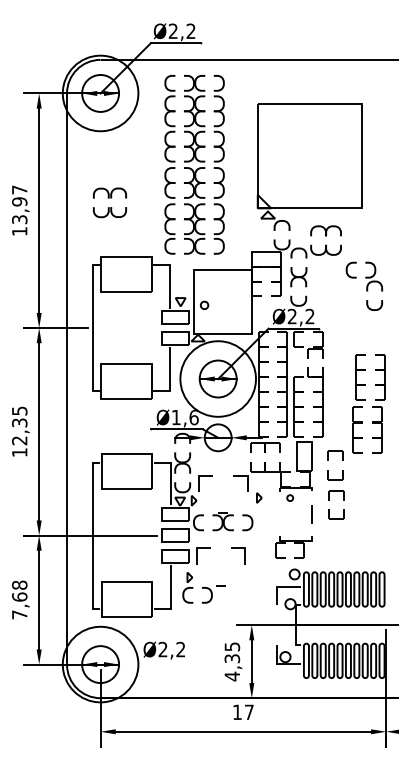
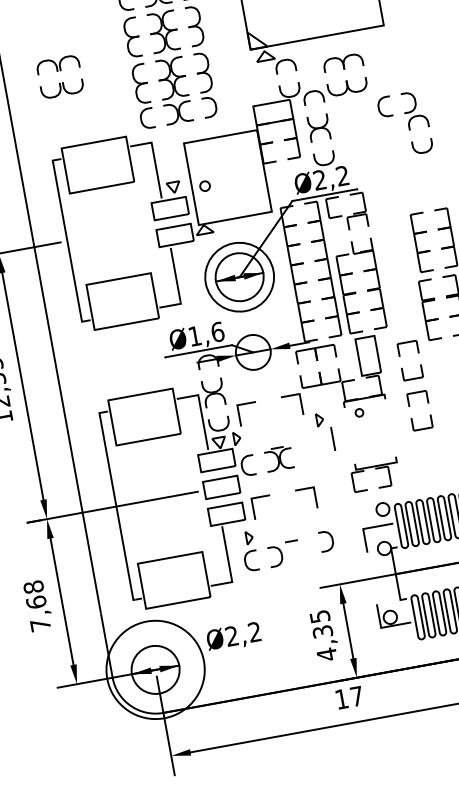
circle: (217, 378) -> (238, 276), size x0.7
line: (311, 514) -> (332, 439), moved
curve: (251, 522) -> (331, 540), moved

